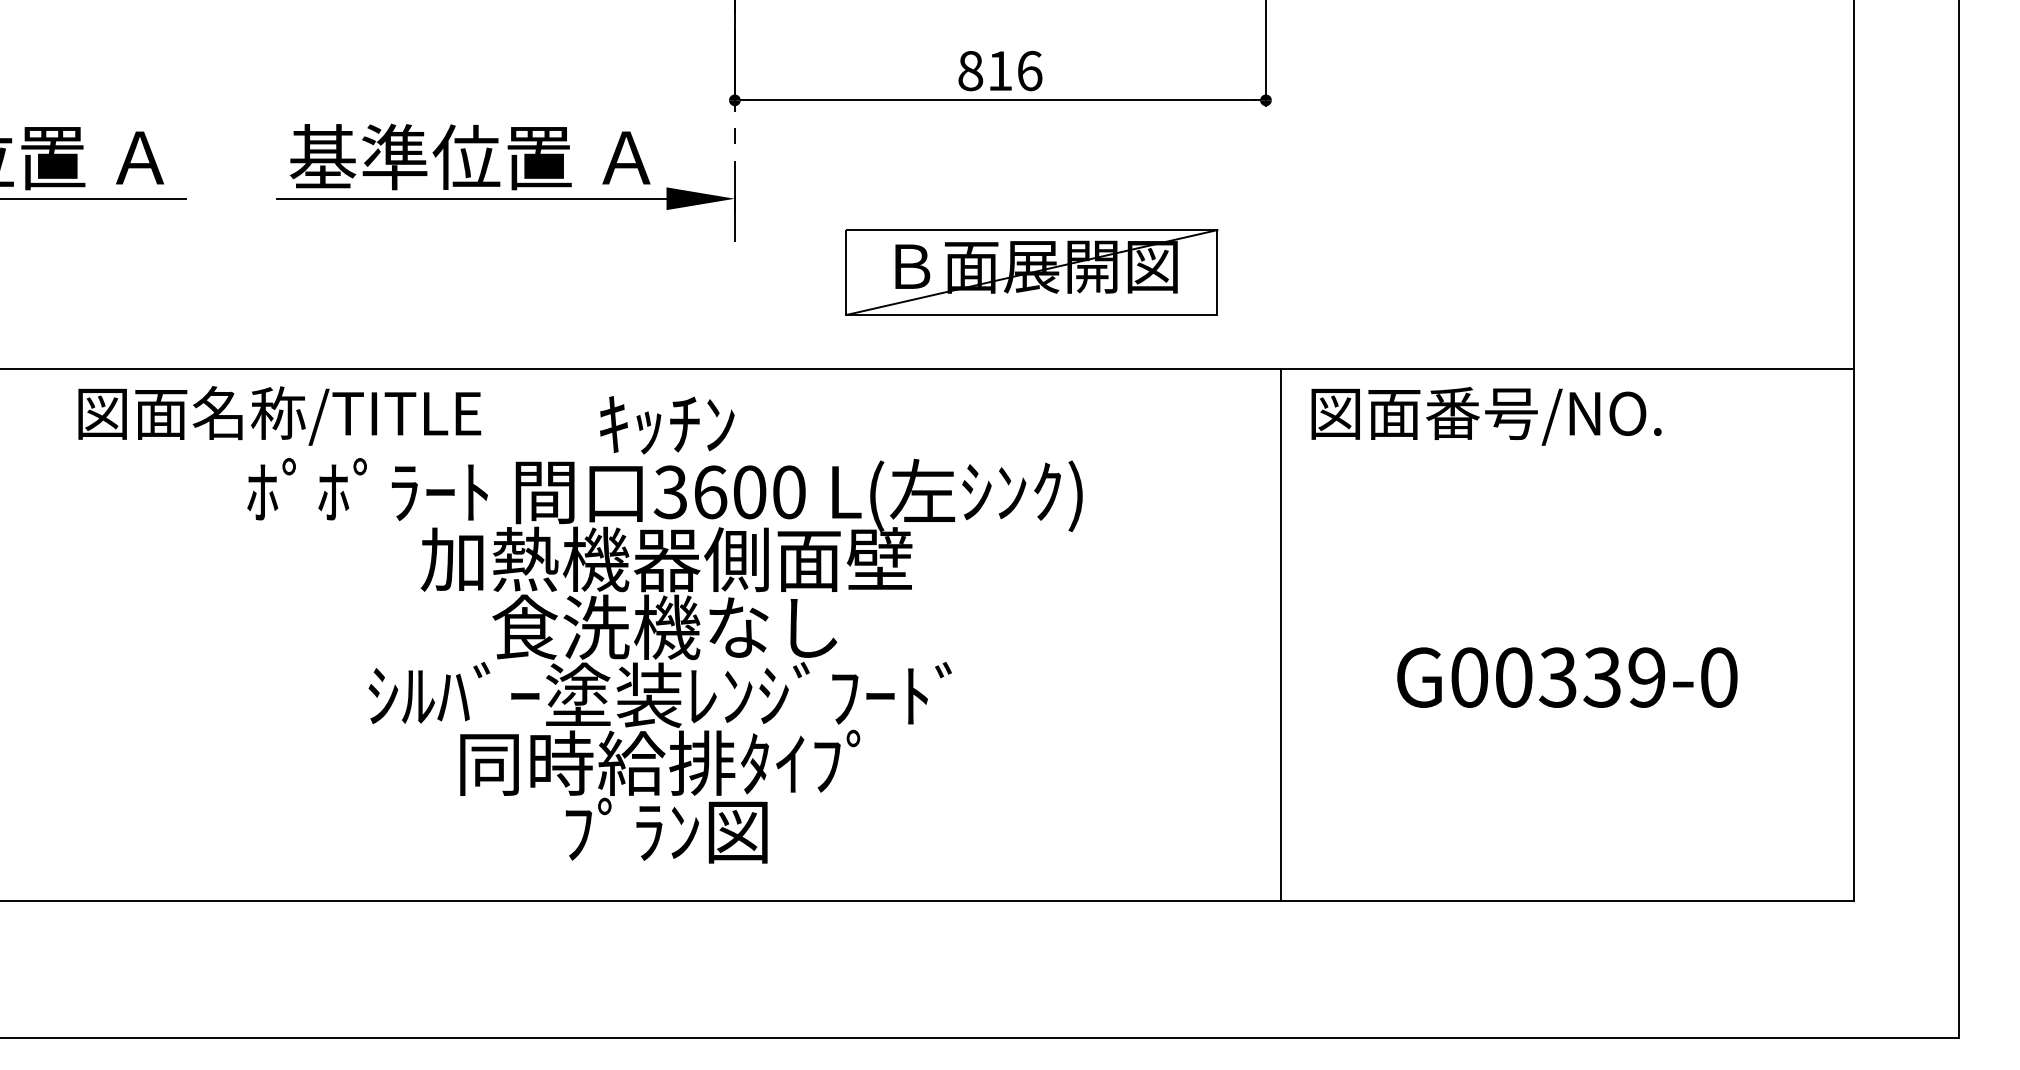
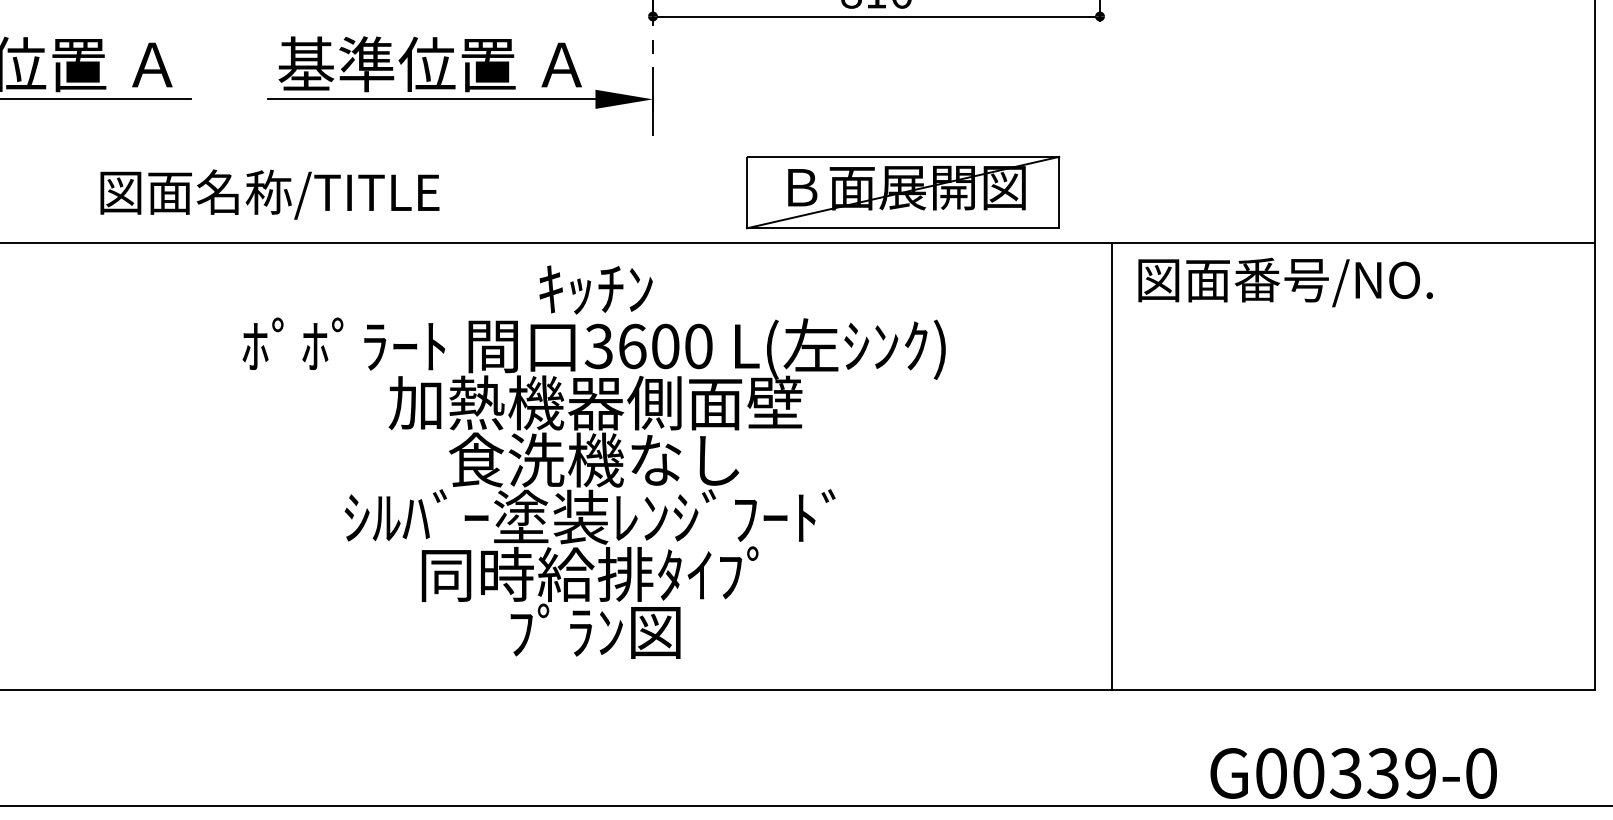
part: (1031, 272) -> (902, 192), moved
text: (279, 415) -> (269, 194), moved
text: (1567, 677) -> (1353, 773), moved

